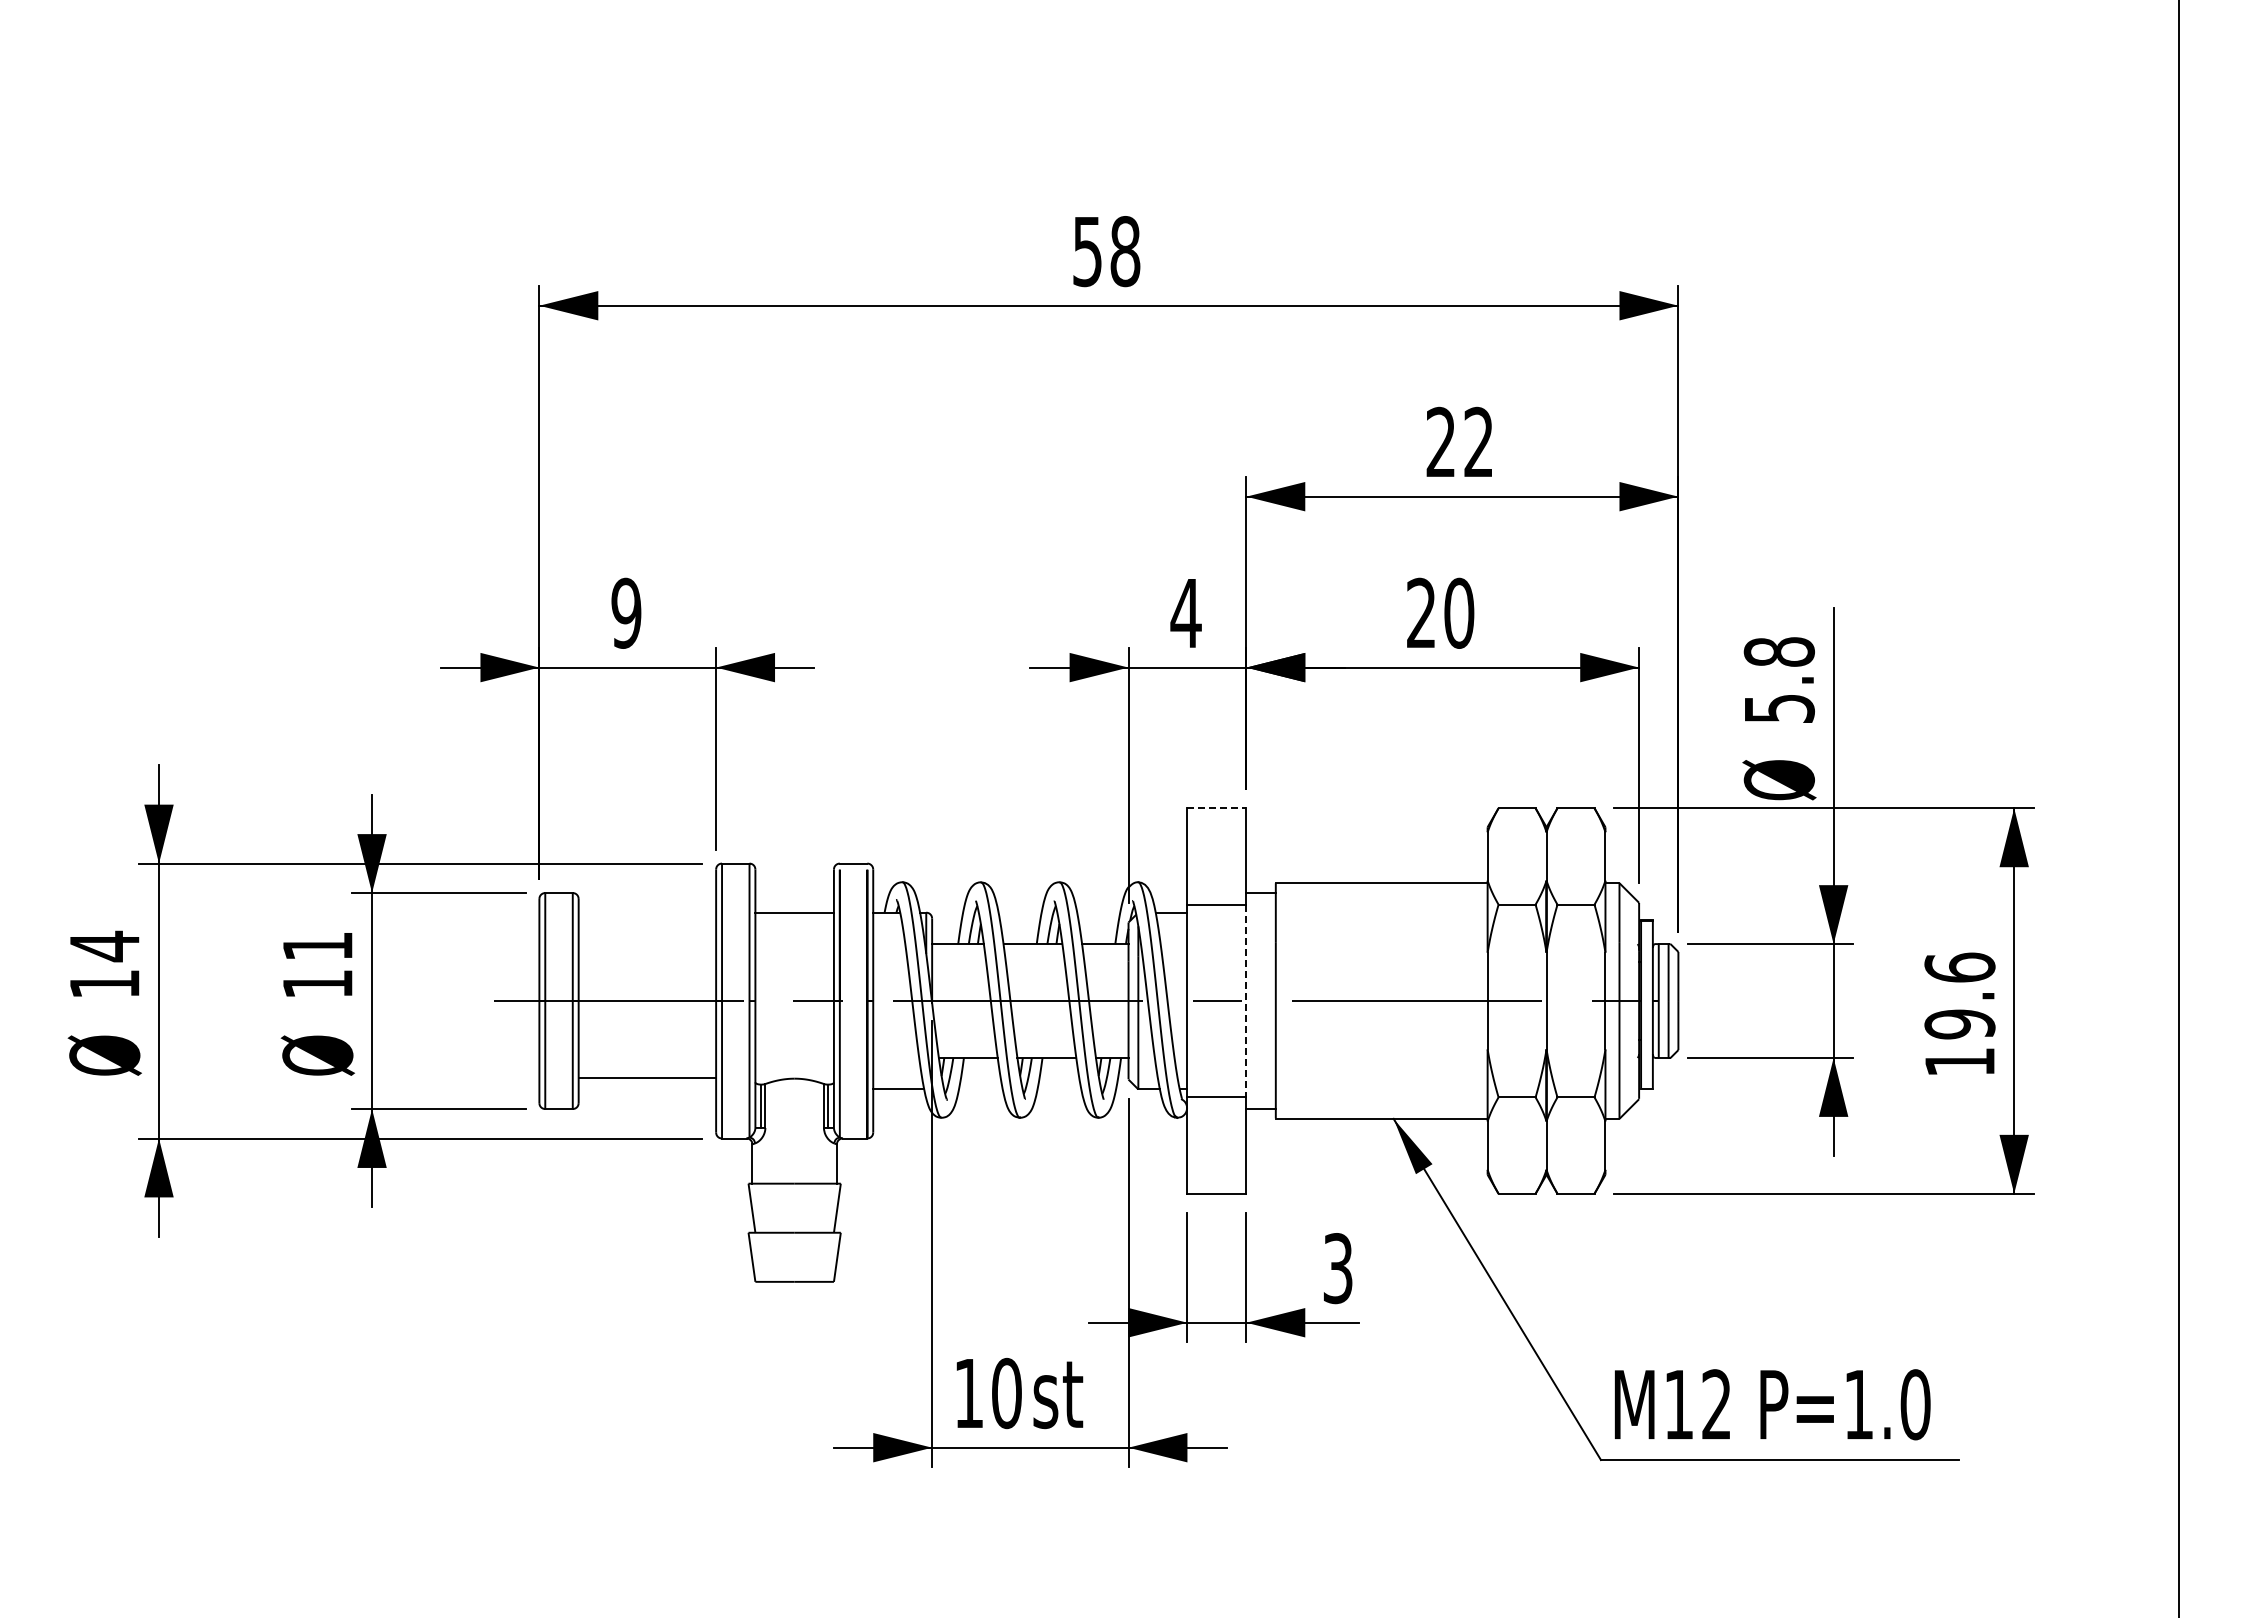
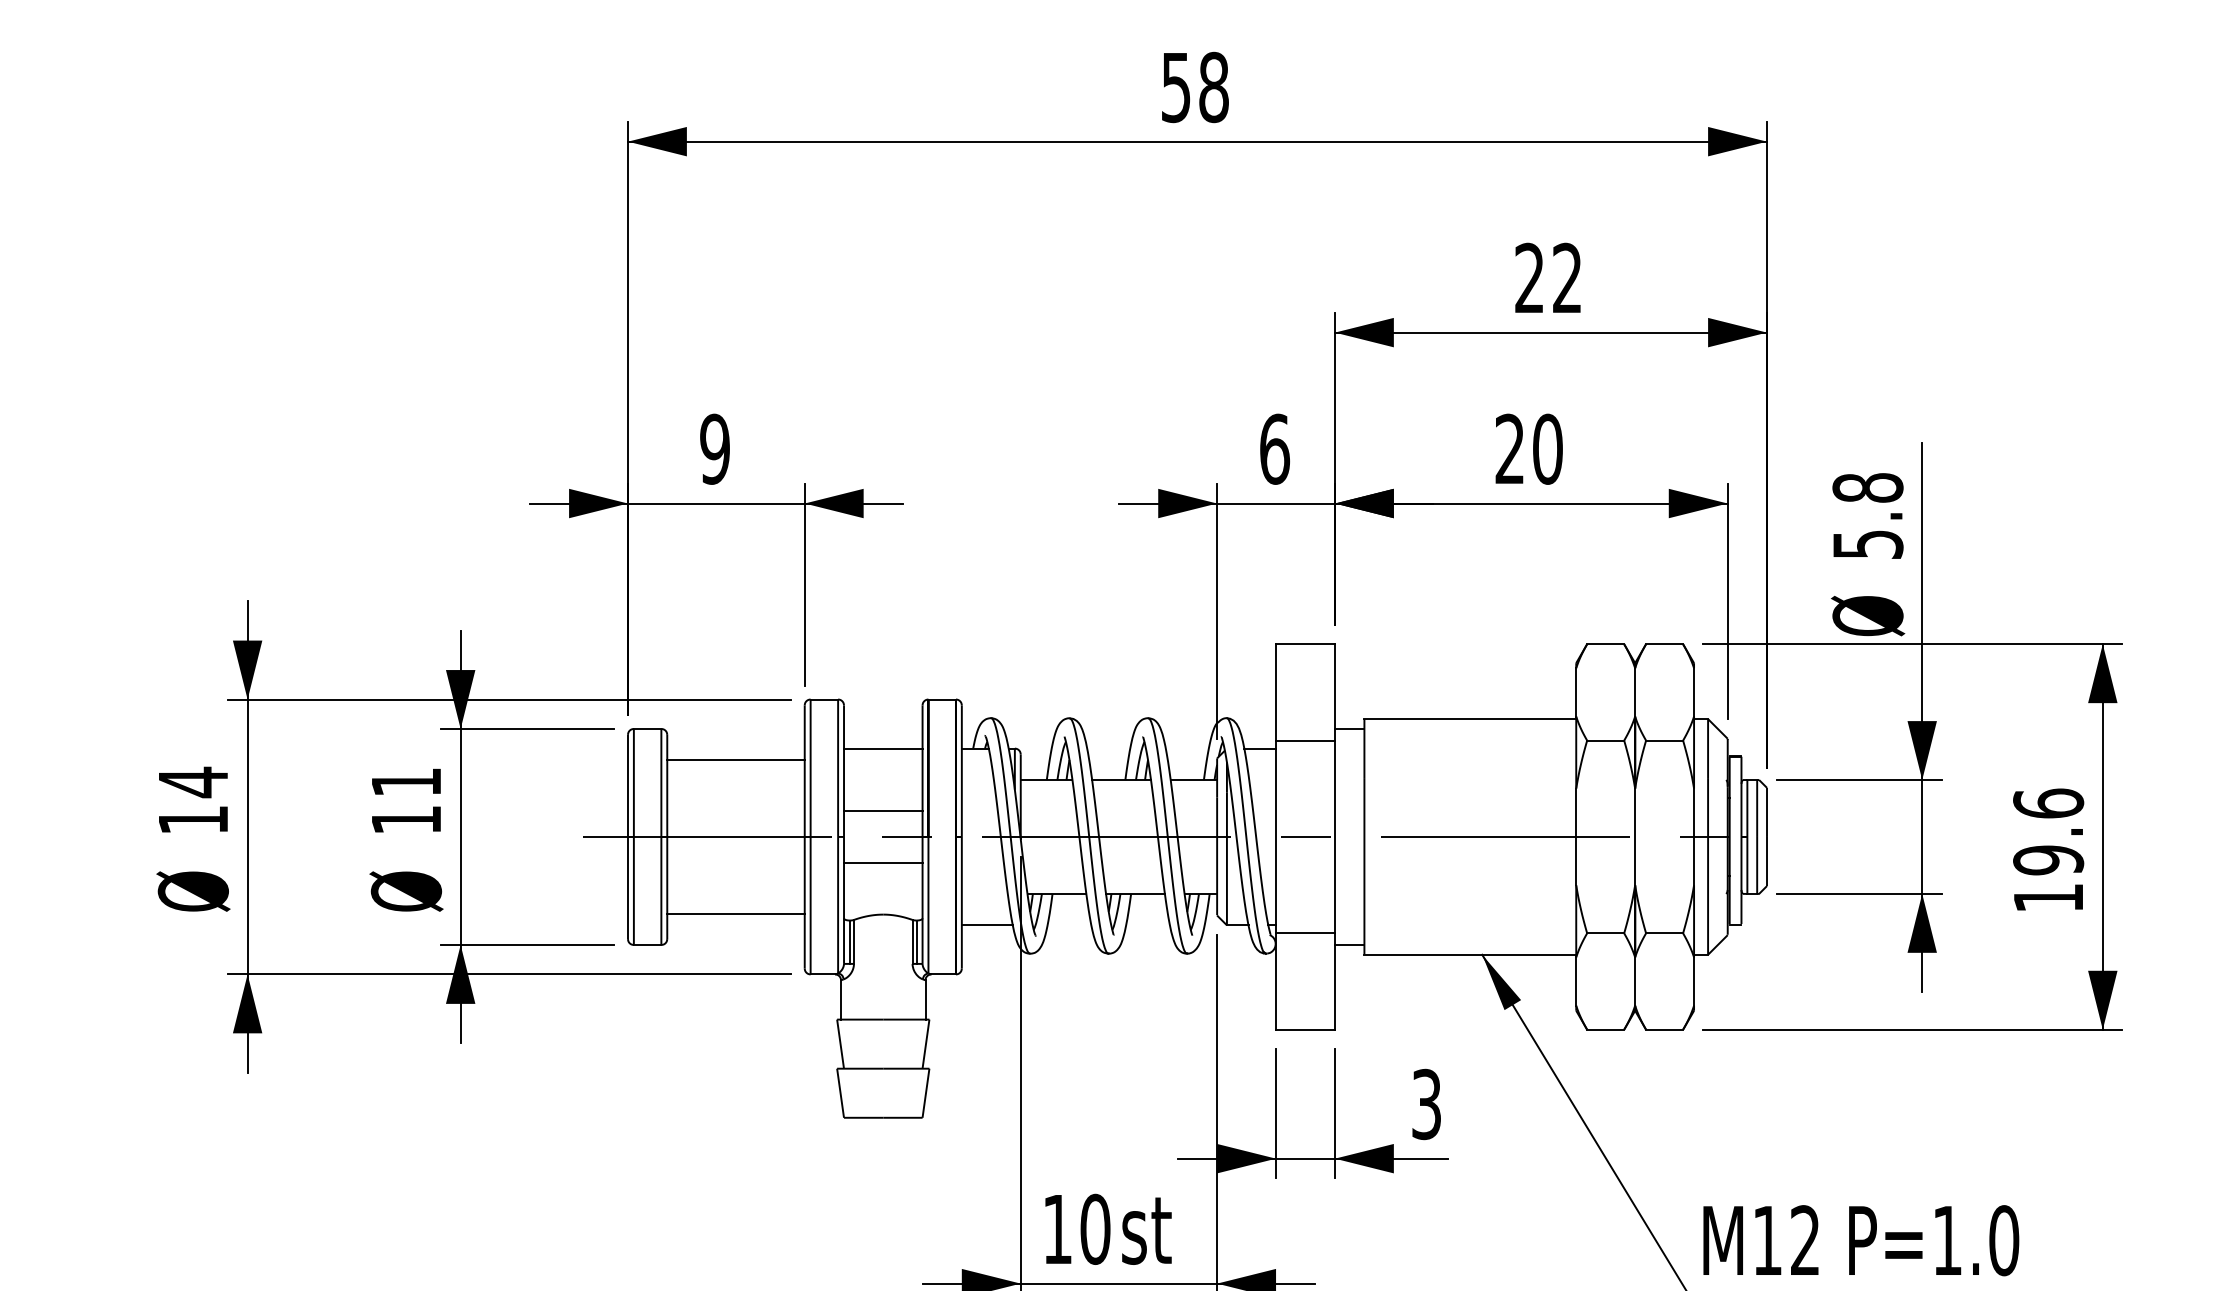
text: (1185, 612) -> (1274, 448), 4 -> 6
line: (1217, 808) -> (1306, 644), dashed -> solid
line: (647, 924) -> (736, 760), added
line: (794, 975) -> (883, 811), added
line: (1246, 1001) -> (1335, 837), dashed -> solid
line: (794, 1027) -> (883, 863), added

